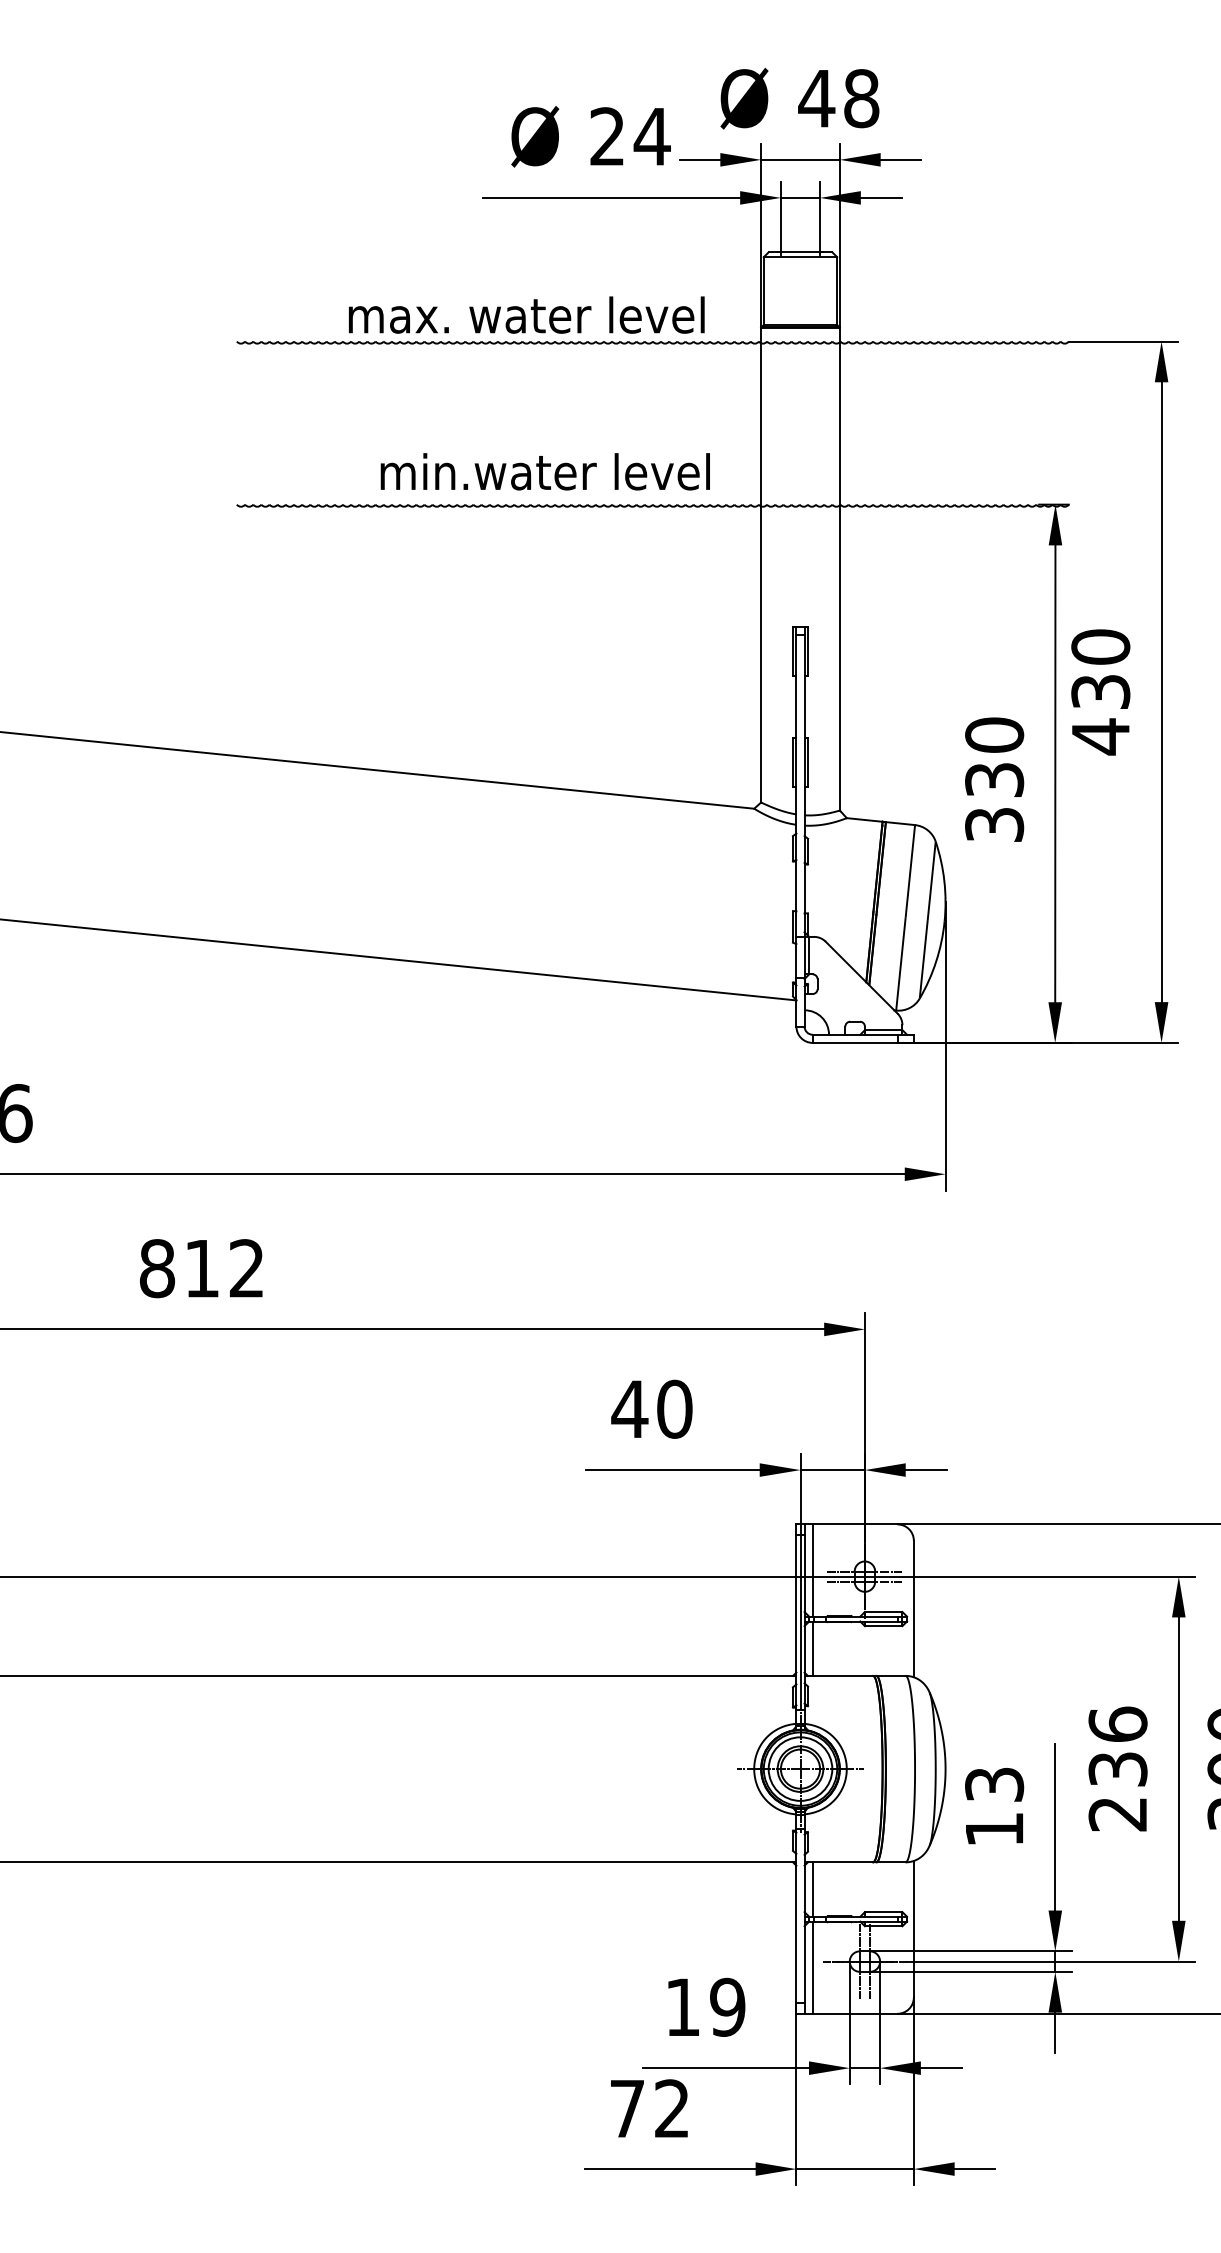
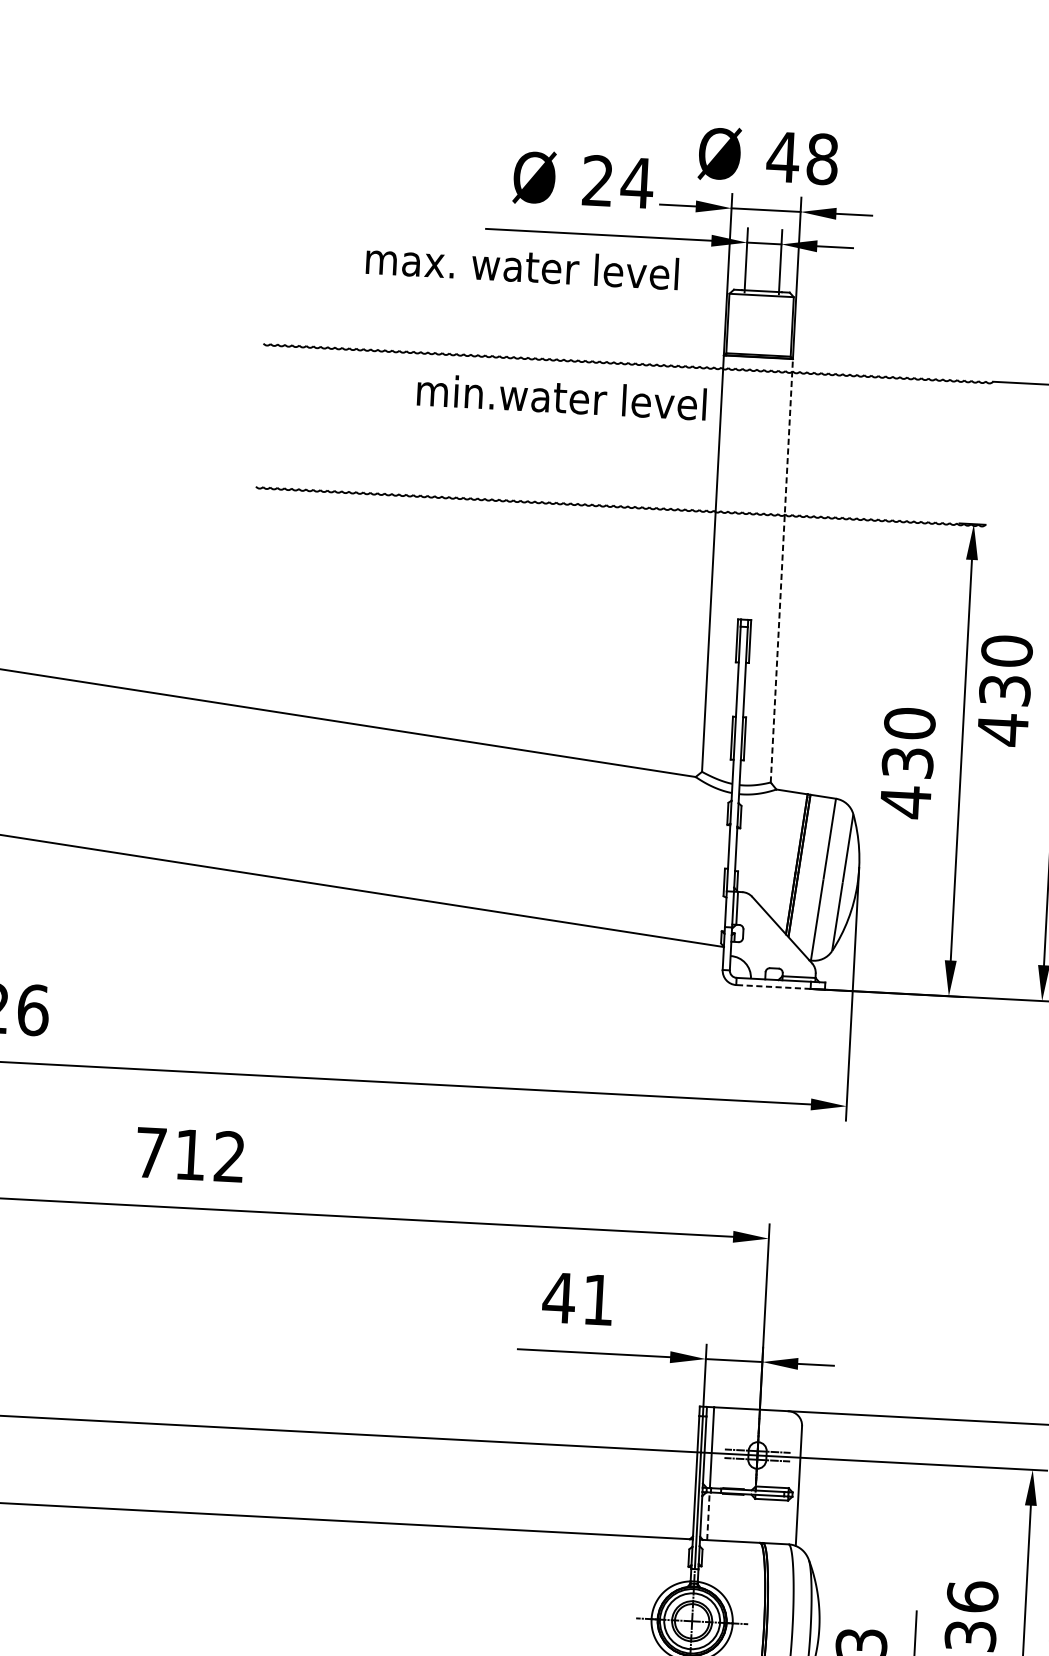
text: (526, 314) -> (522, 265), moved
text: (544, 471) -> (561, 396), moved
line: (839, 568) -> (781, 570), solid -> dashed
text: (994, 824) -> (905, 801), 330 -> 430
line: (854, 1042) -> (772, 986), solid -> dashed
text: (157, 1268) -> (151, 1152), 812 -> 712
text: (674, 1408) -> (598, 1299), 40 -> 41
line: (812, 1648) -> (708, 1516), solid -> dashed

